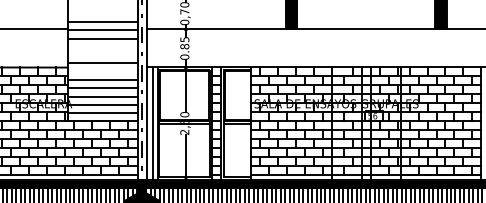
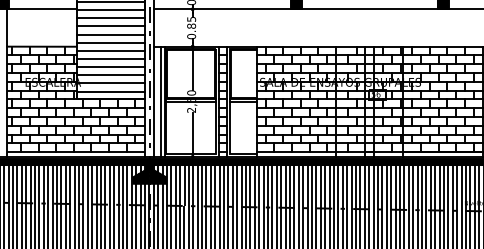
line: (102, 46) -> (110, 26), added
line: (102, 55) -> (110, 34), added
line: (102, 71) -> (110, 50), added

